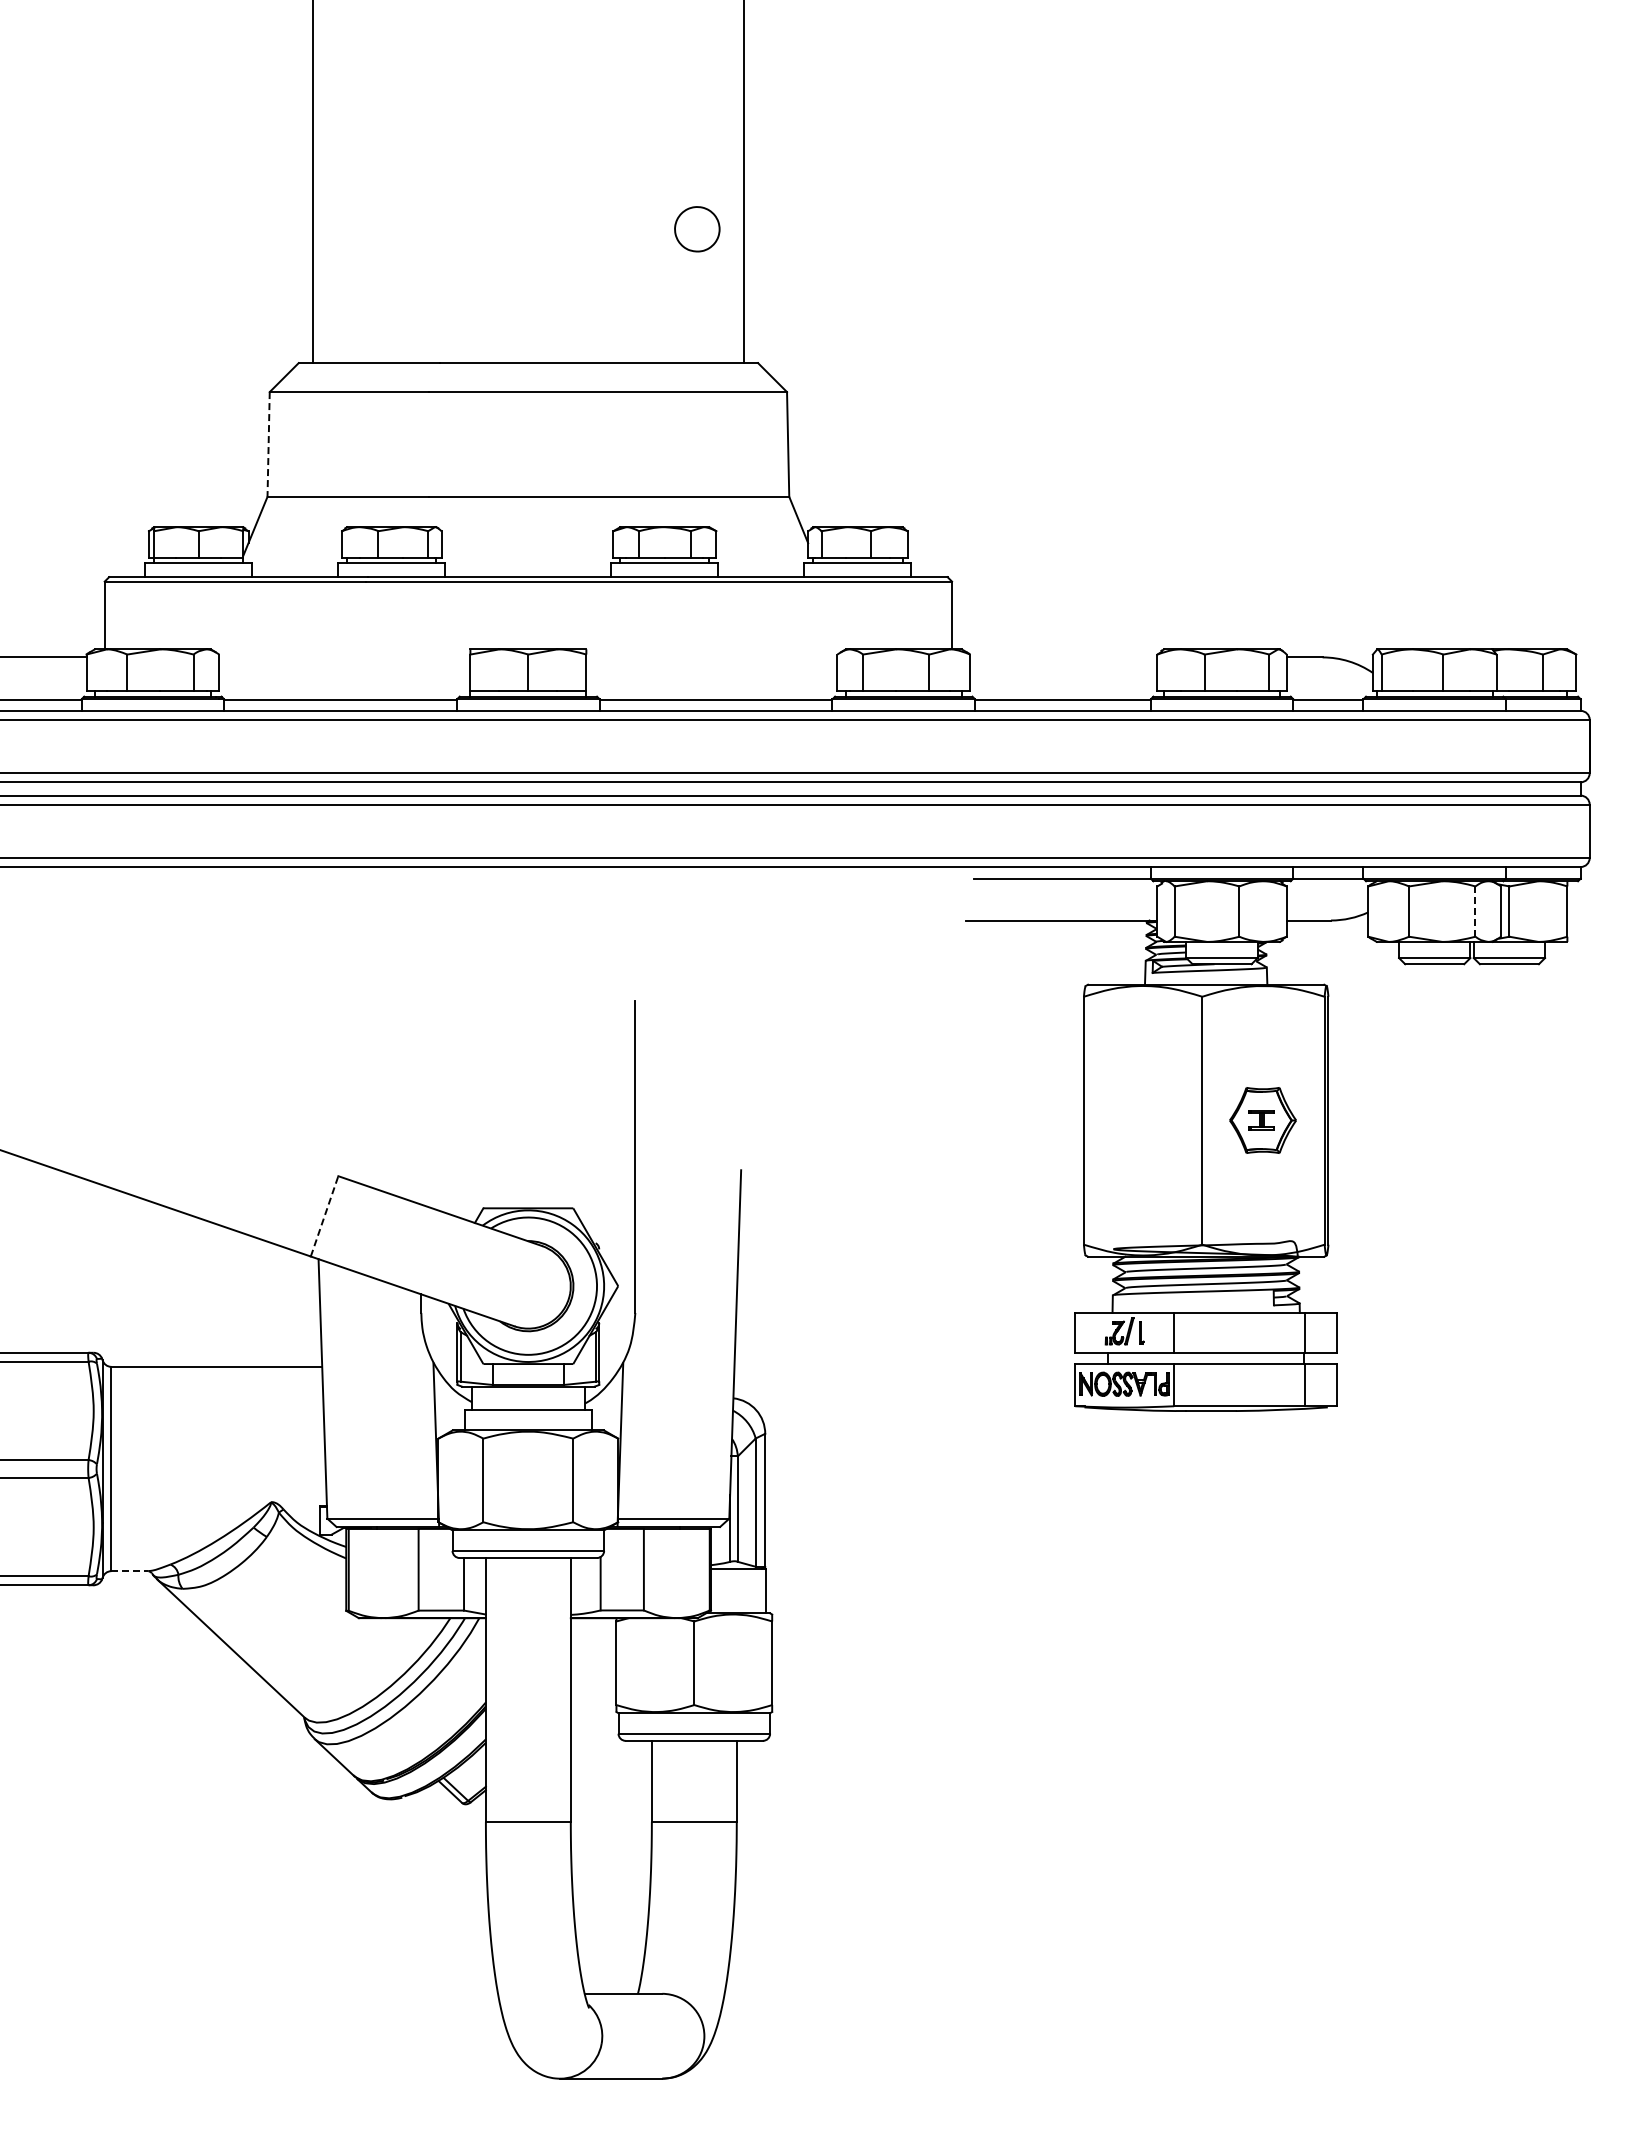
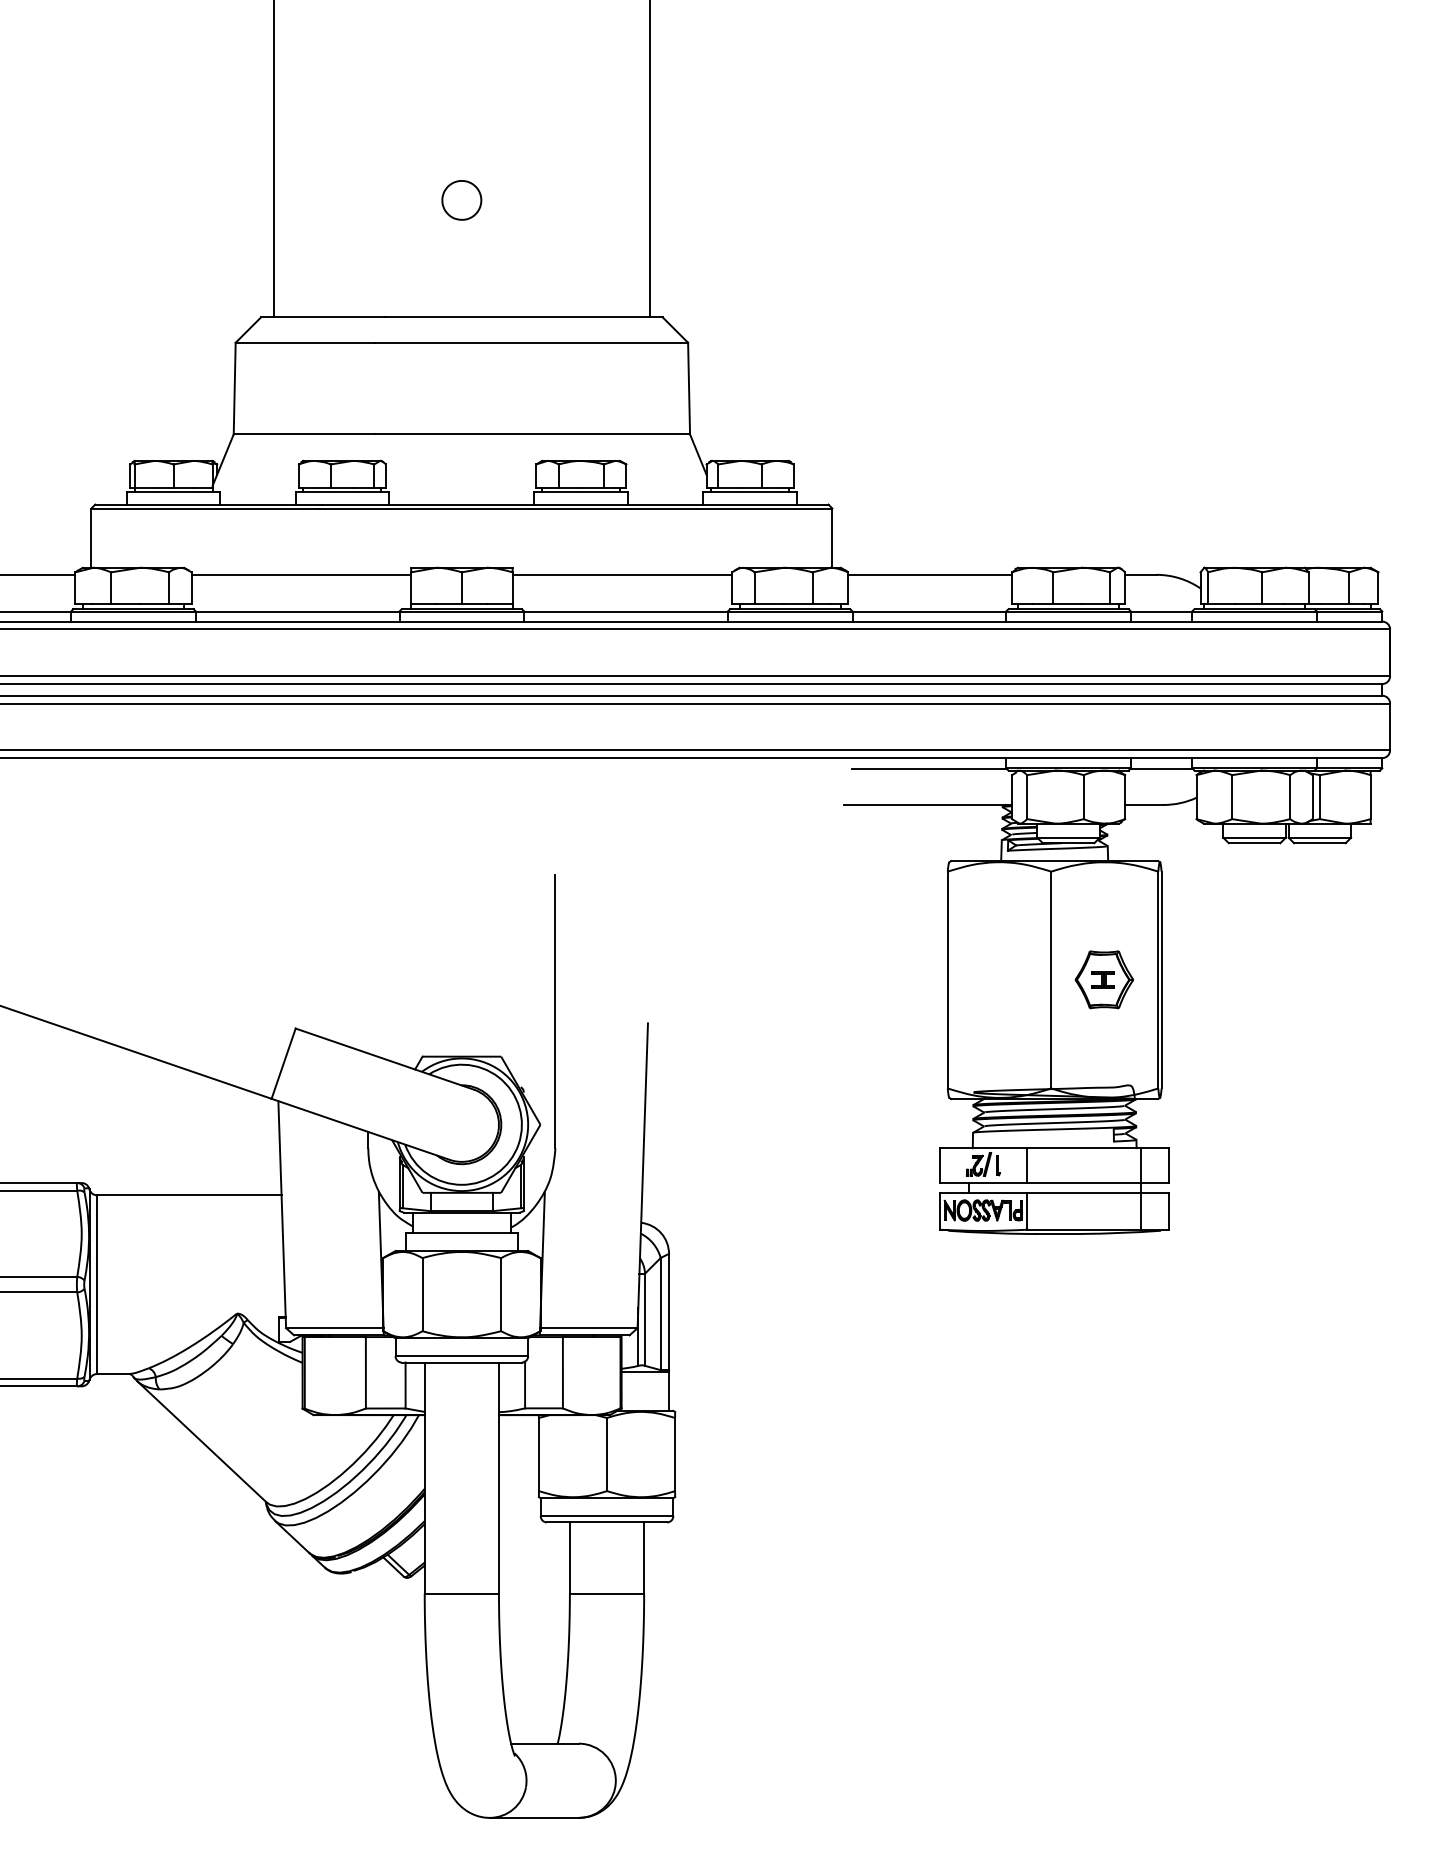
part: (697, 229) -> (461, 200), moved
line: (268, 444) -> (234, 388), dashed -> solid
line: (344, 657) -> (301, 574), added
line: (711, 657) -> (622, 574), added
line: (1063, 657) -> (929, 574), added
line: (1475, 912) -> (1290, 797), dashed -> solid
line: (324, 1215) -> (283, 1062), dashed -> solid
line: (129, 1571) -> (113, 1374), dashed -> solid

